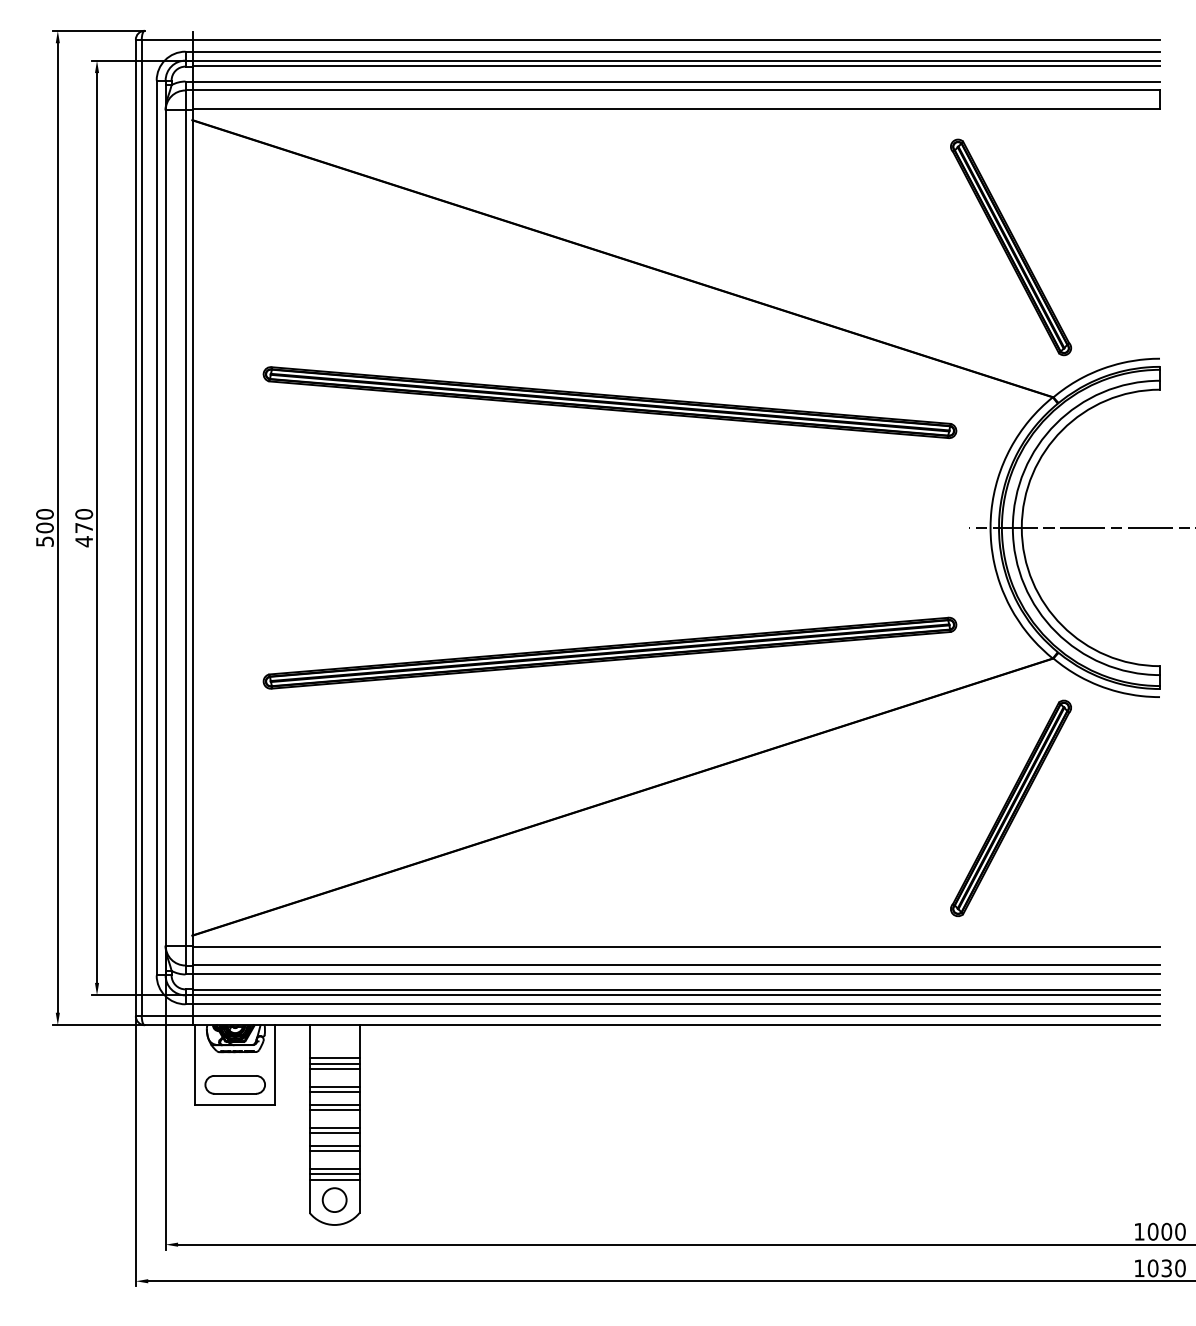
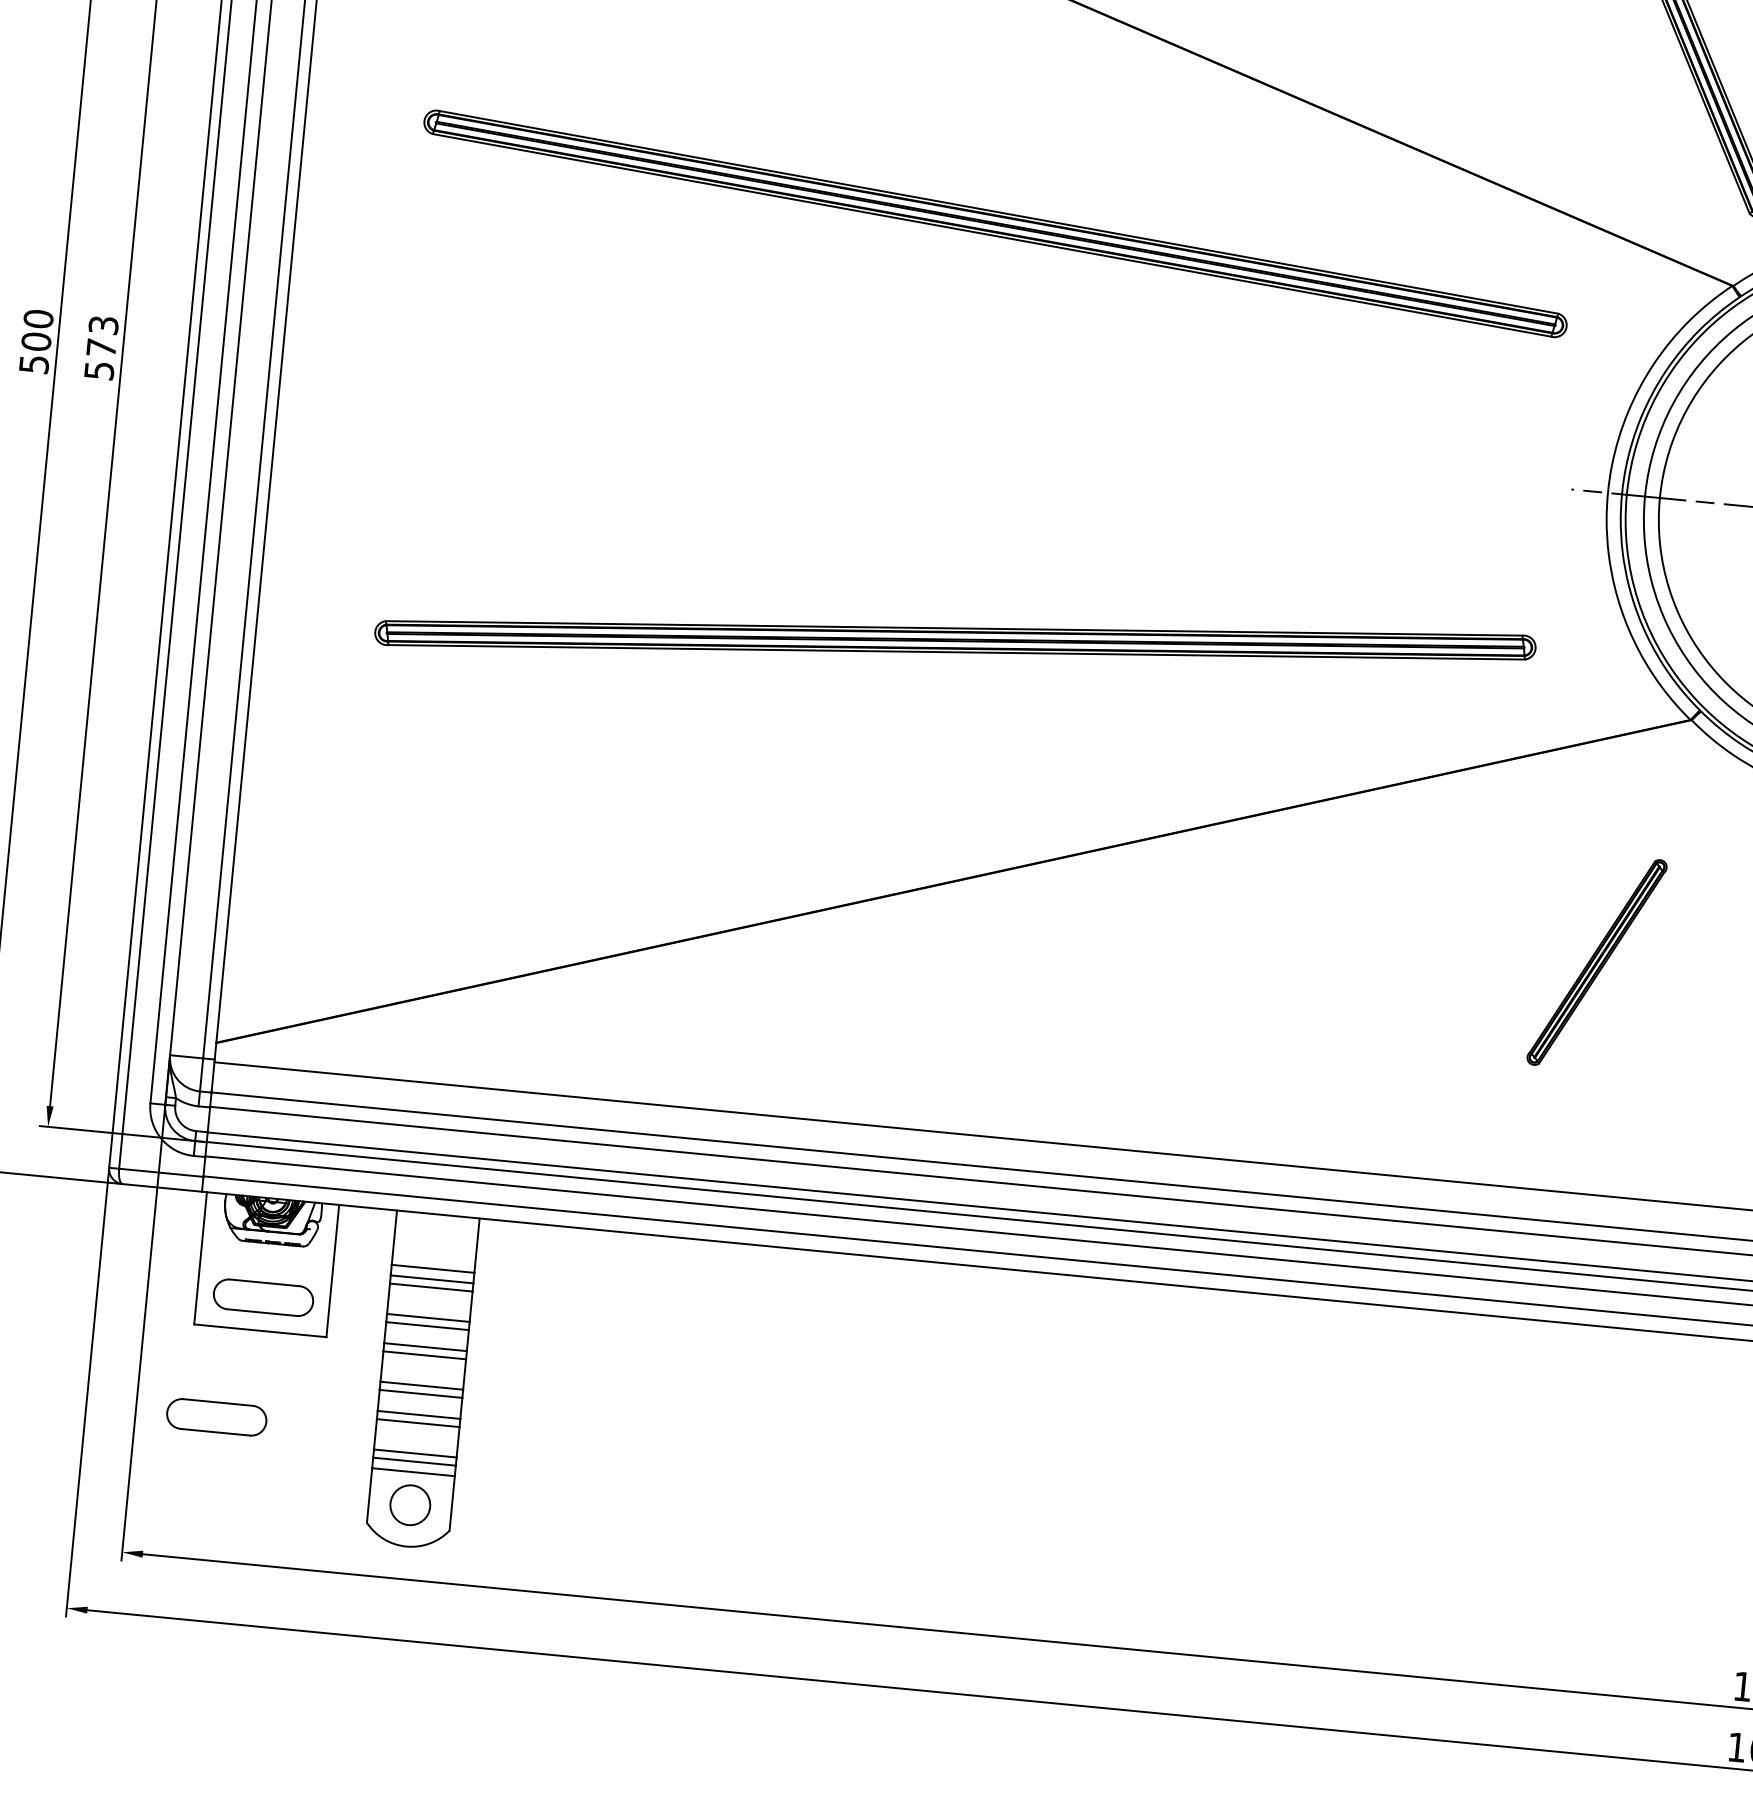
text: (84, 528) -> (101, 348), 470 -> 573
part: (1010, 808) -> (1596, 962), size x0.6
part: (213, 1158) -> (215, 1416), added

